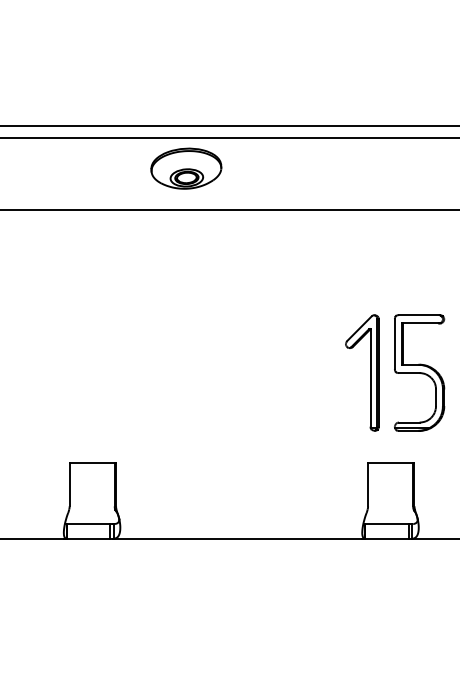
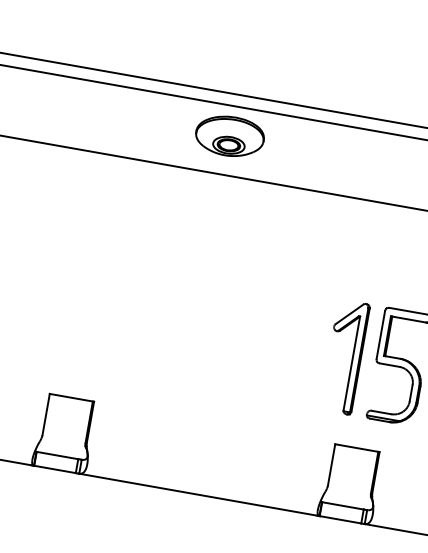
part: (186, 168) -> (230, 136), moved

